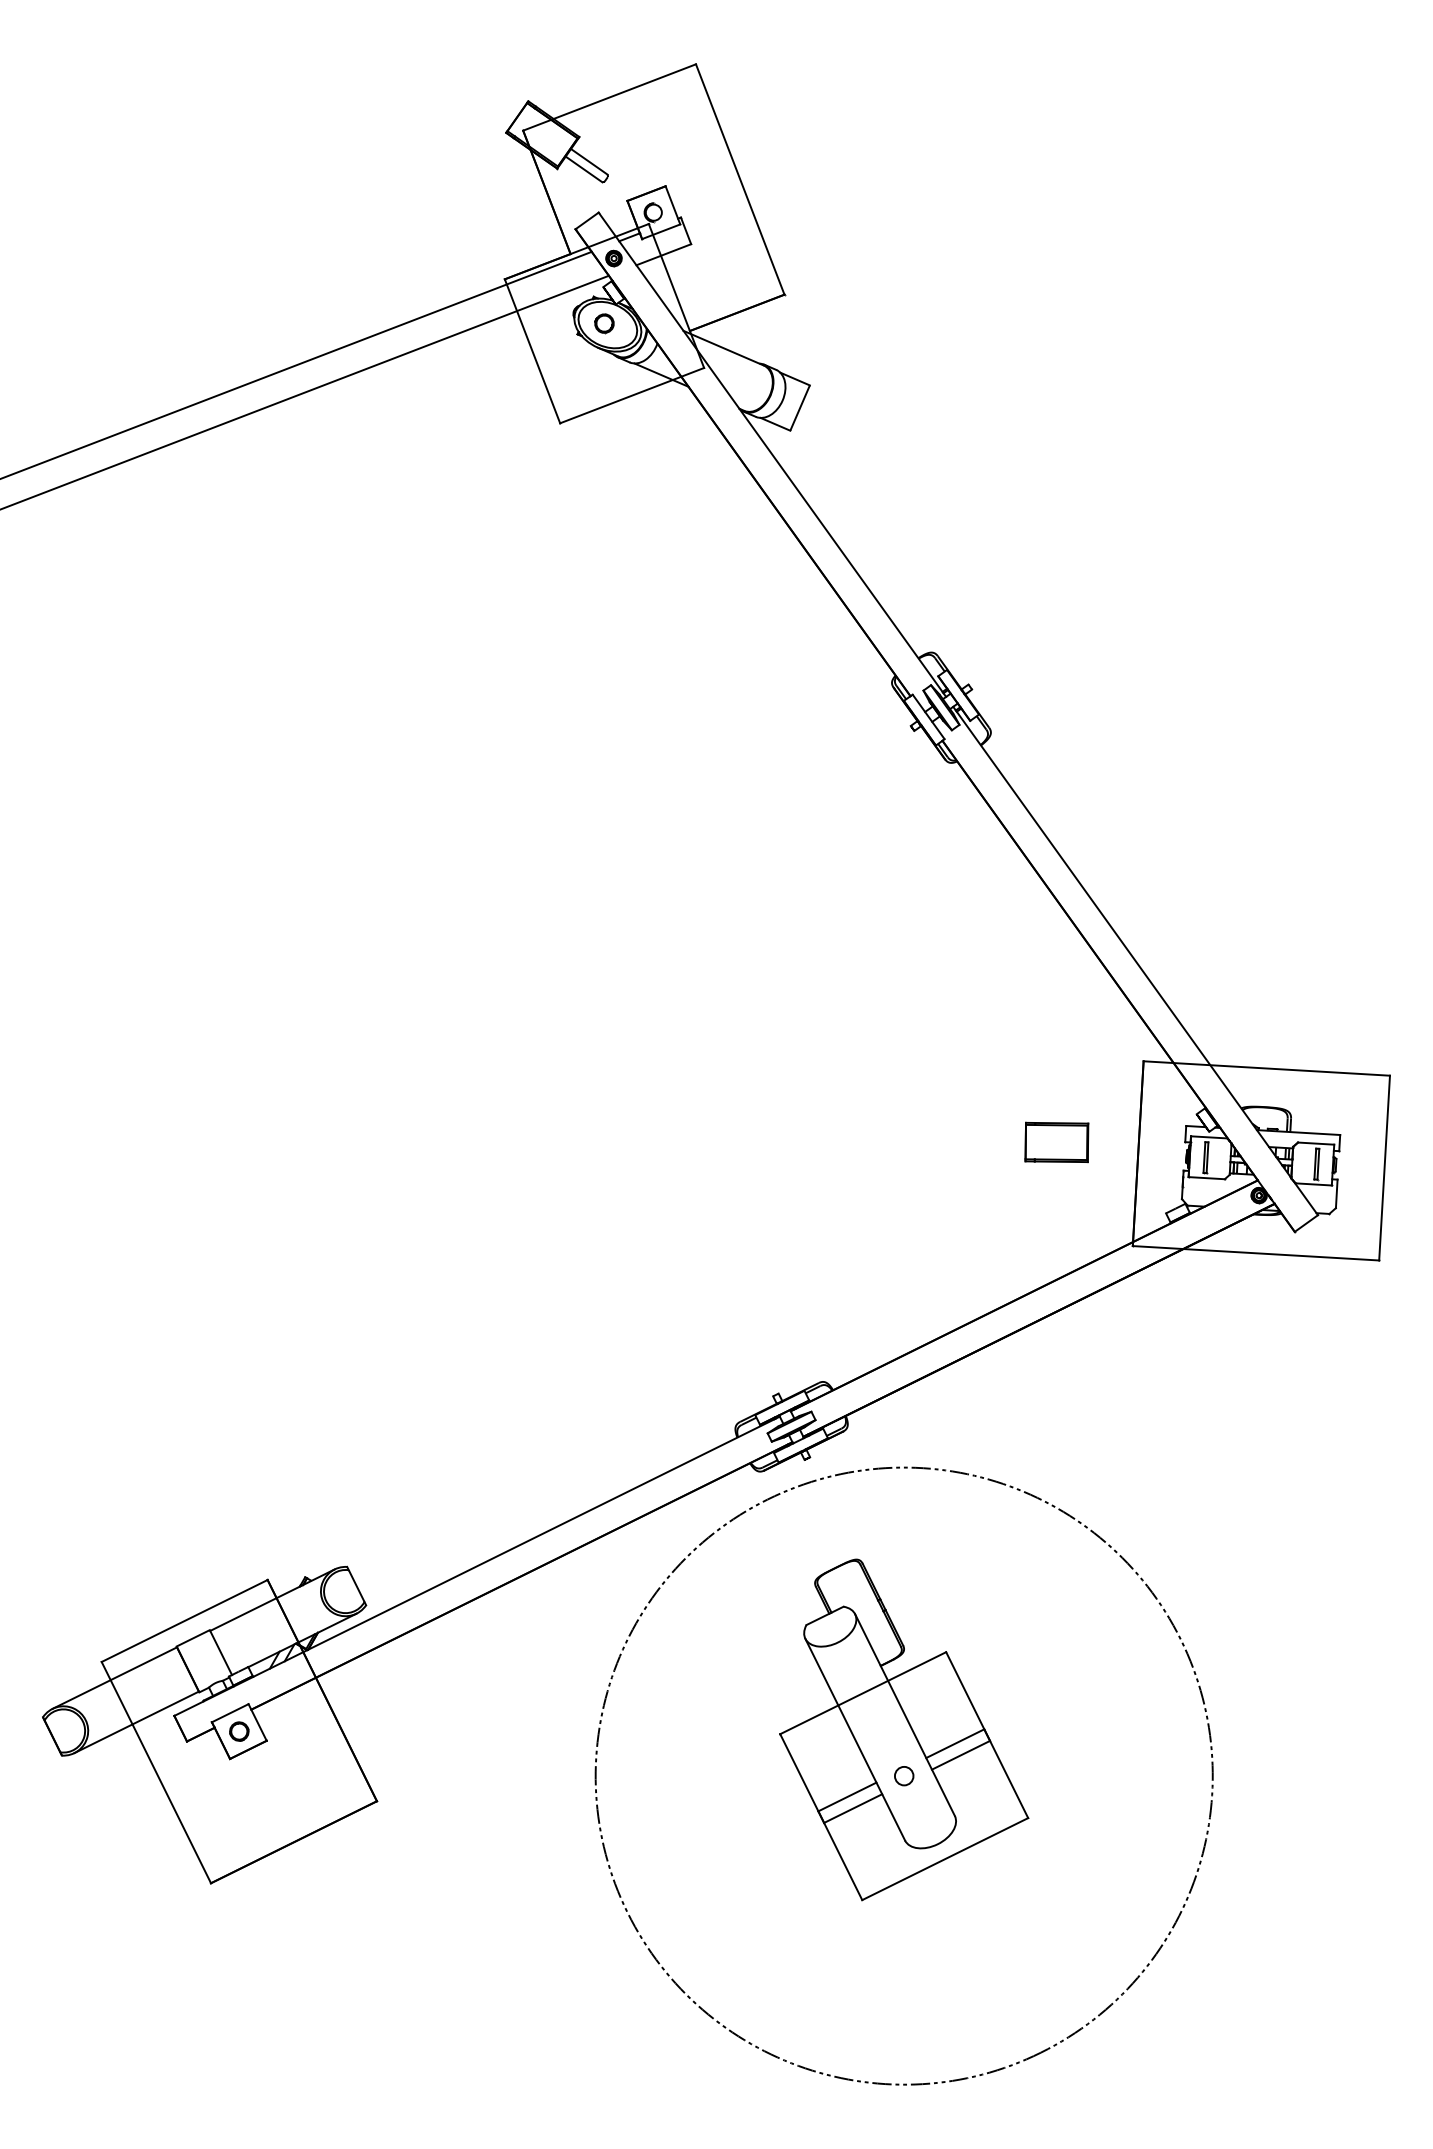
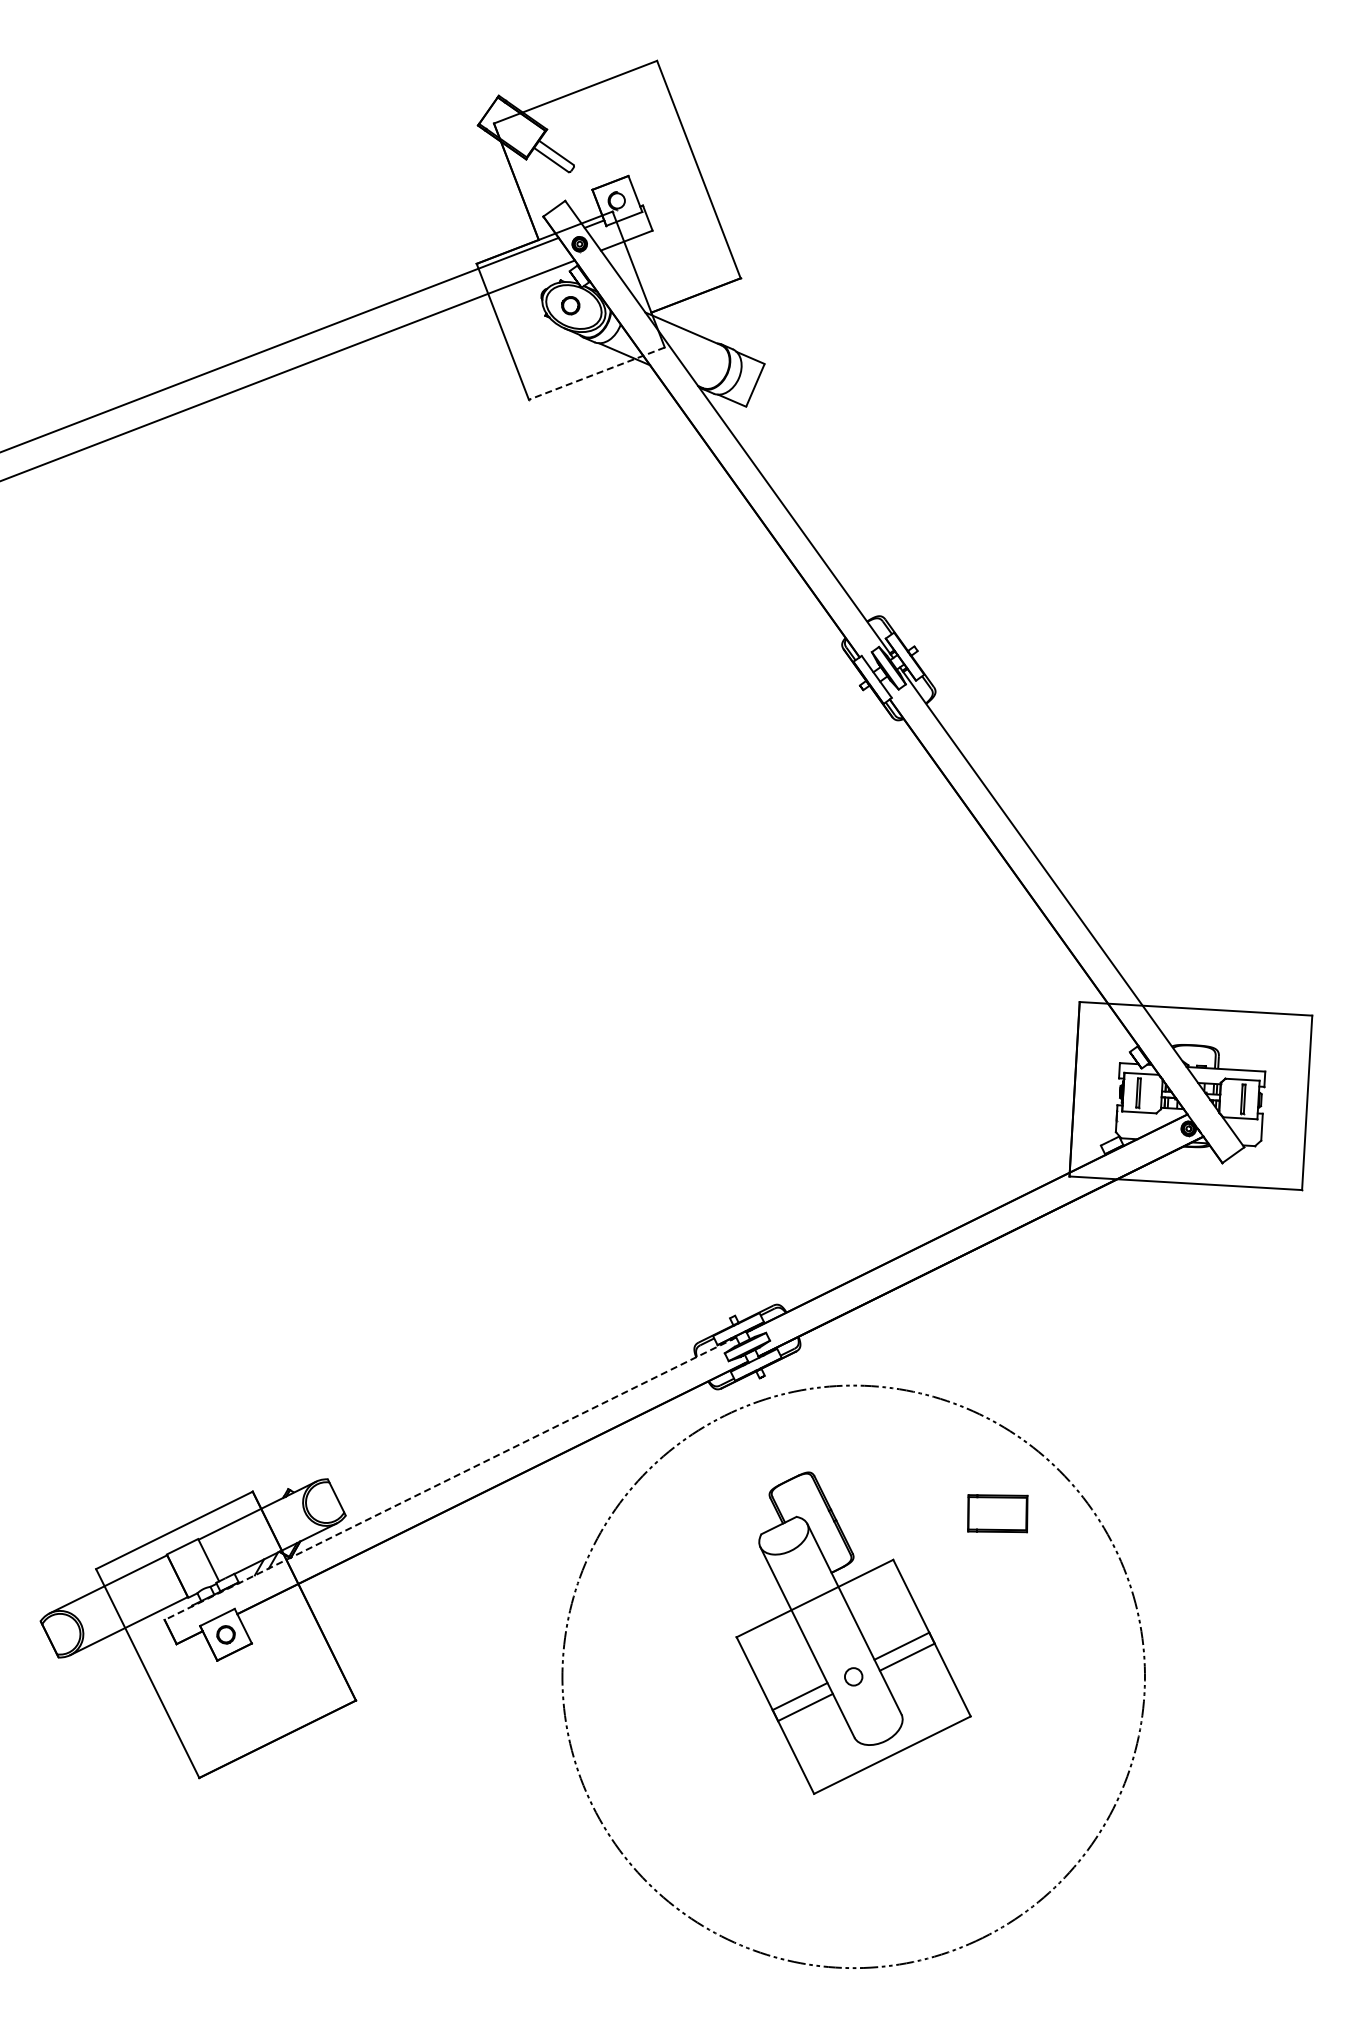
line: (631, 395) -> (596, 373), solid -> dashed
part: (1056, 1142) -> (997, 1513), moved
line: (477, 1566) -> (450, 1478), solid -> dashed

